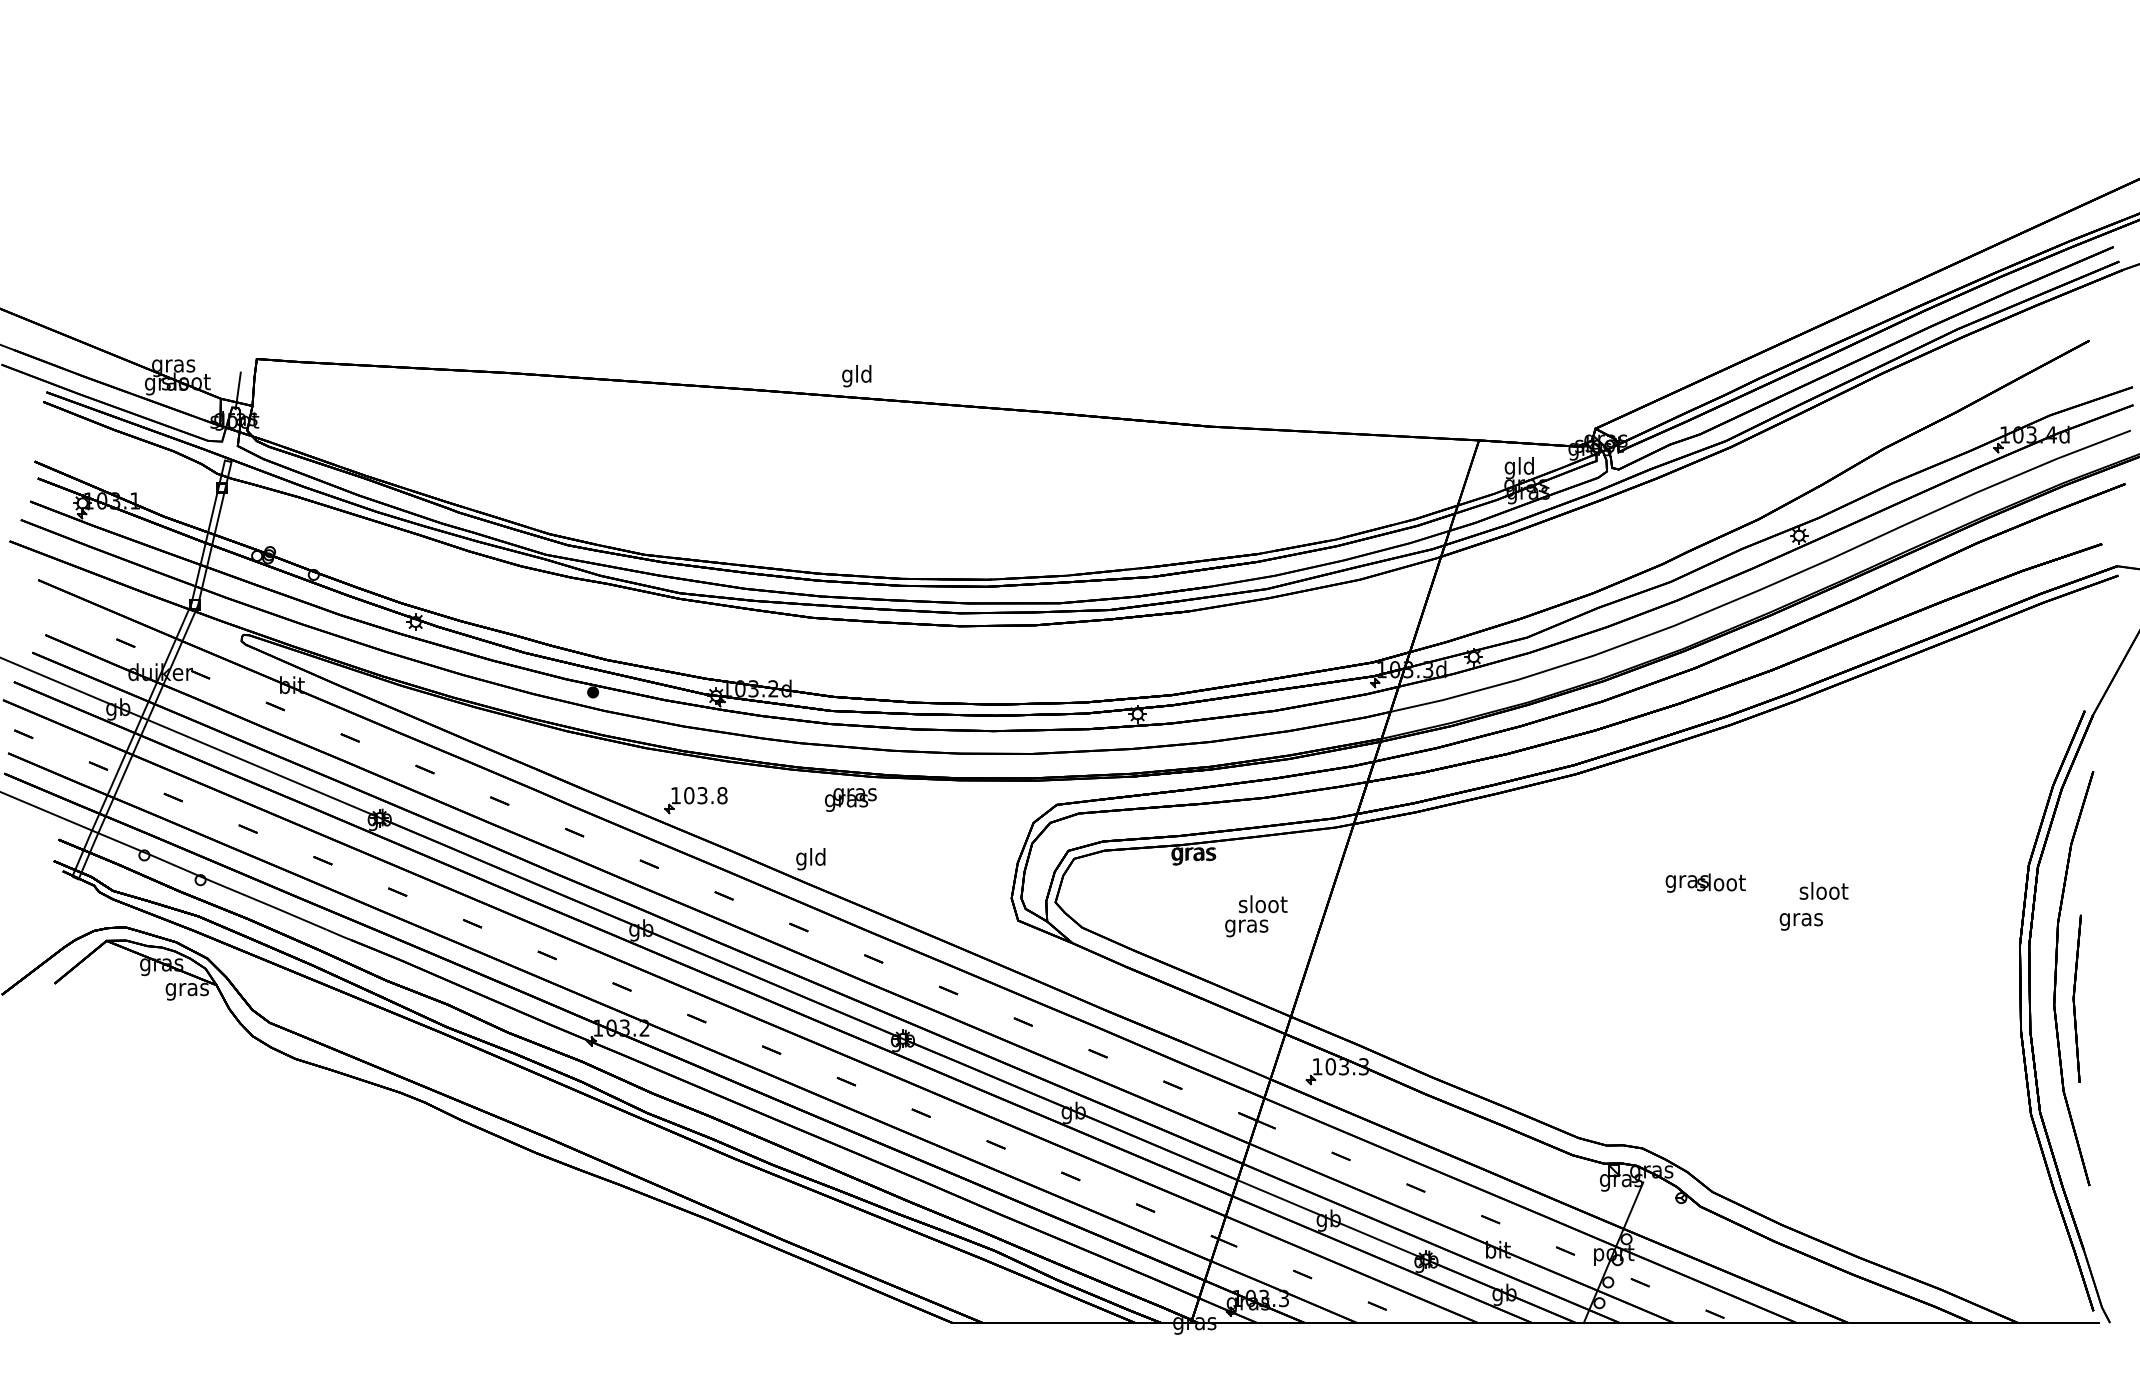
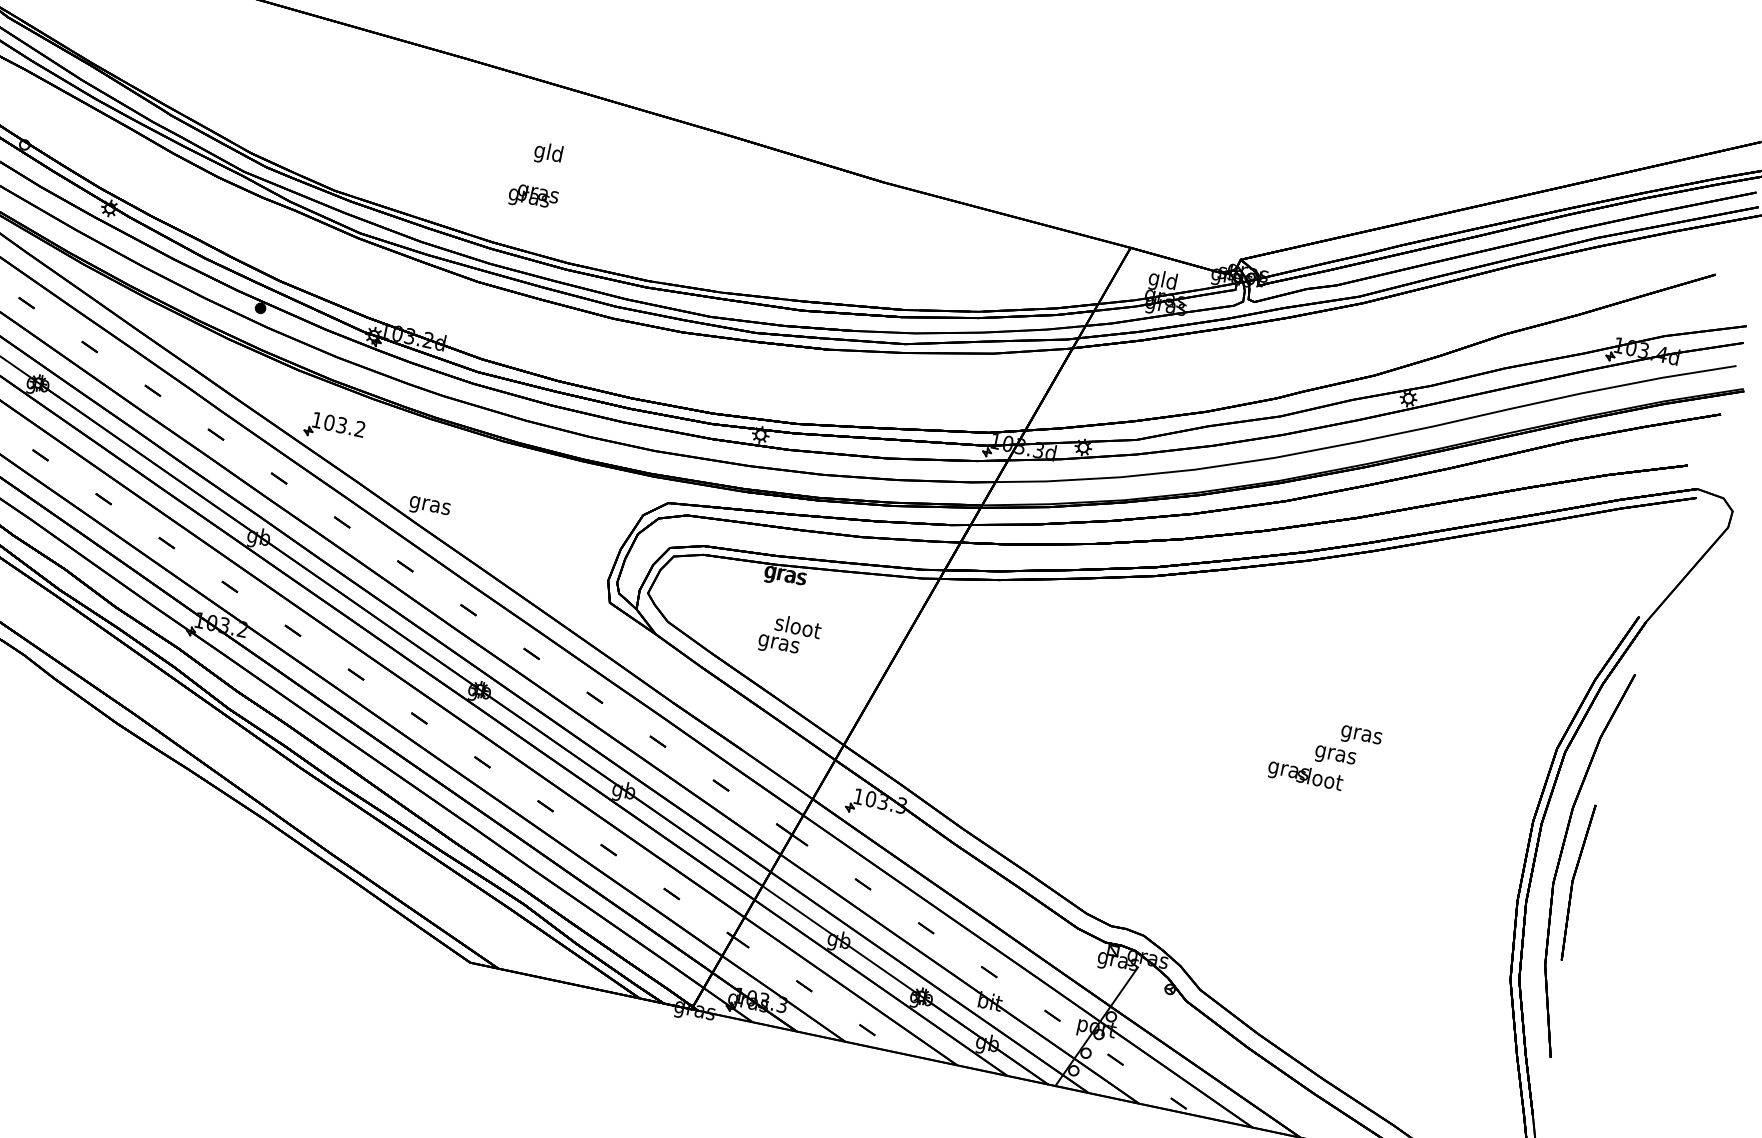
text: (856, 376) -> (547, 154), moved
text: (722, 795) -> (360, 429), 103.8 -> 103.2
text: (850, 799) -> (533, 197), moved
text: (810, 859) -> (429, 505), gld -> gras
text: (1705, 882) -> (1305, 775), moved
text: (1823, 893) -> (1361, 734), sloot -> gras
text: (1256, 916) -> (789, 636), moved

